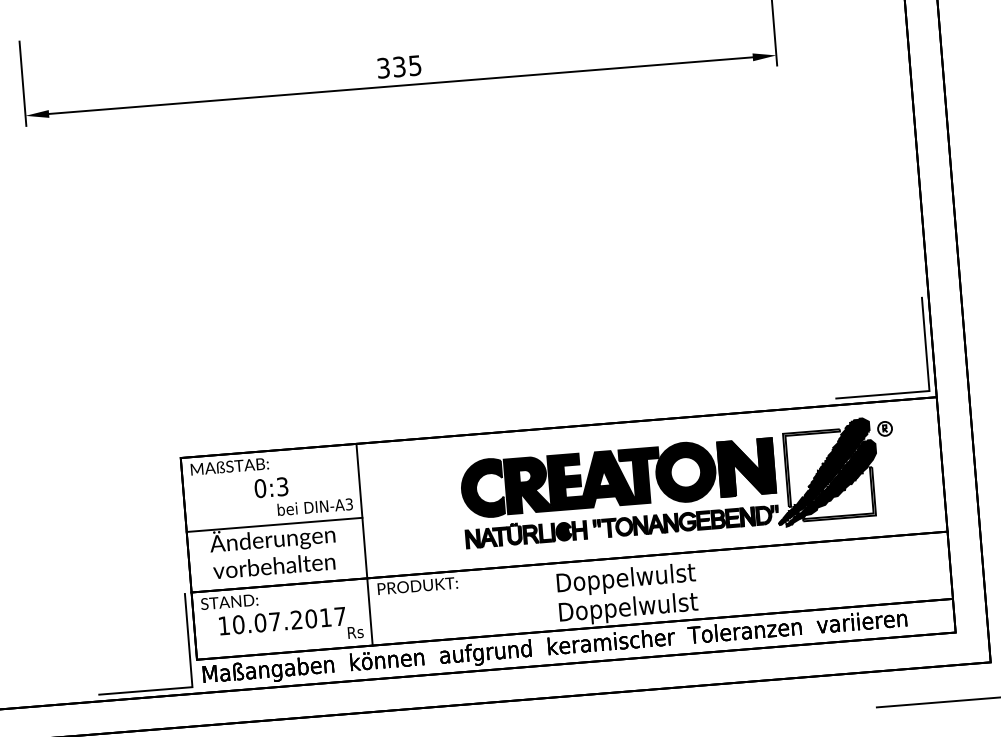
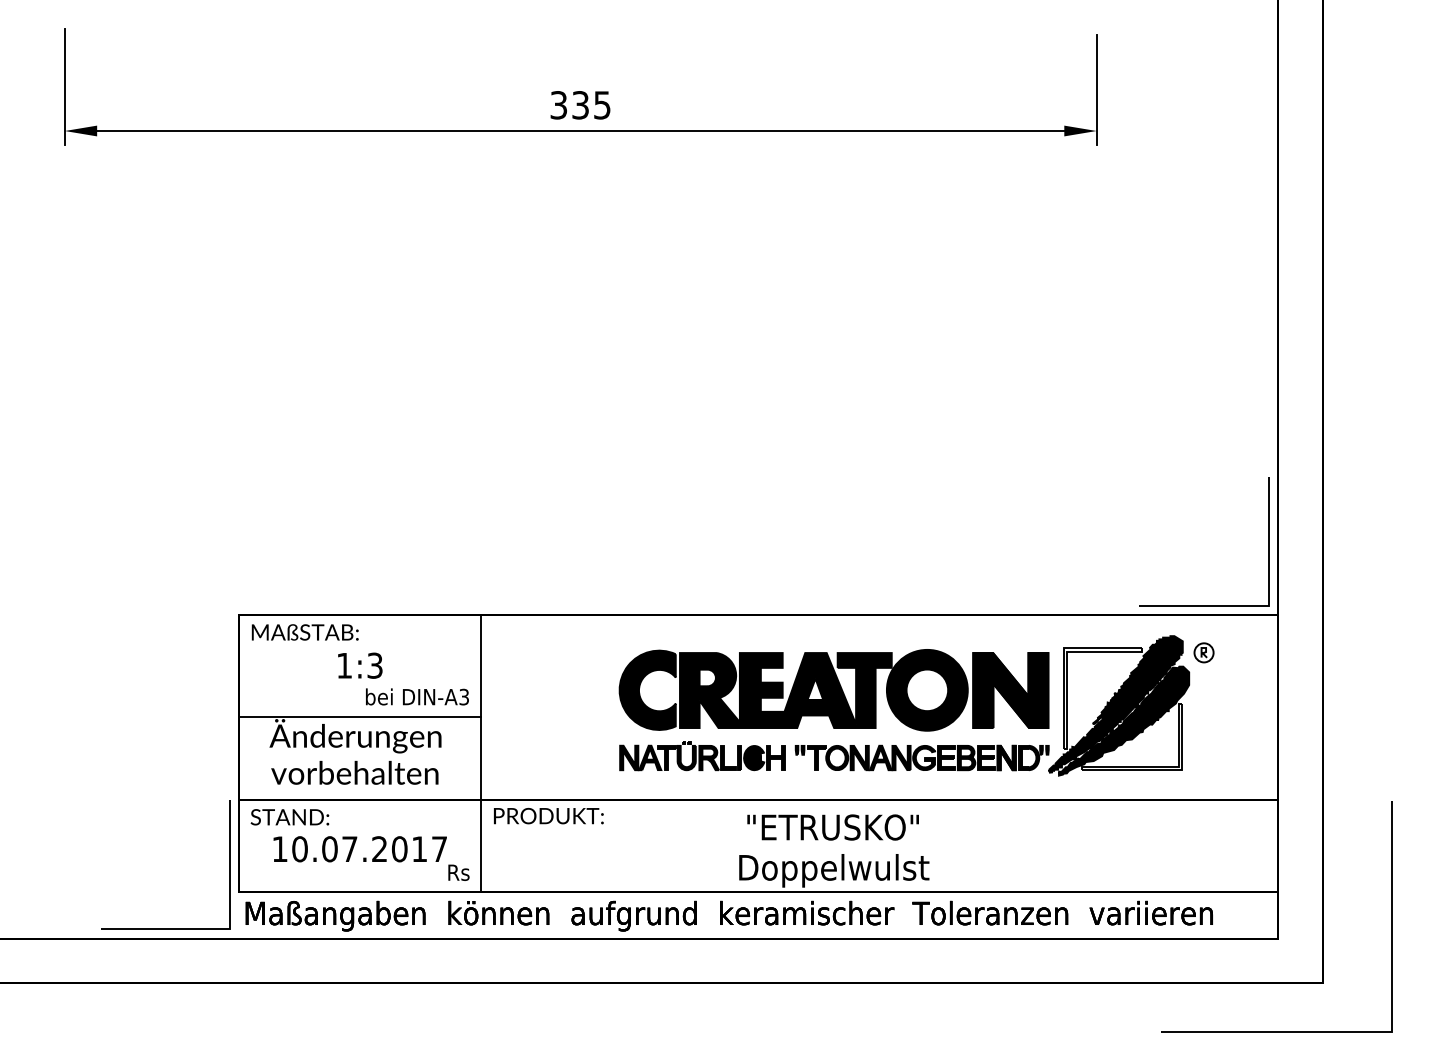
text: (260, 488) -> (344, 665), 0:3 -> 1:3
text: (626, 579) -> (834, 830), Doppelwulst -> "ETRUSKO"

